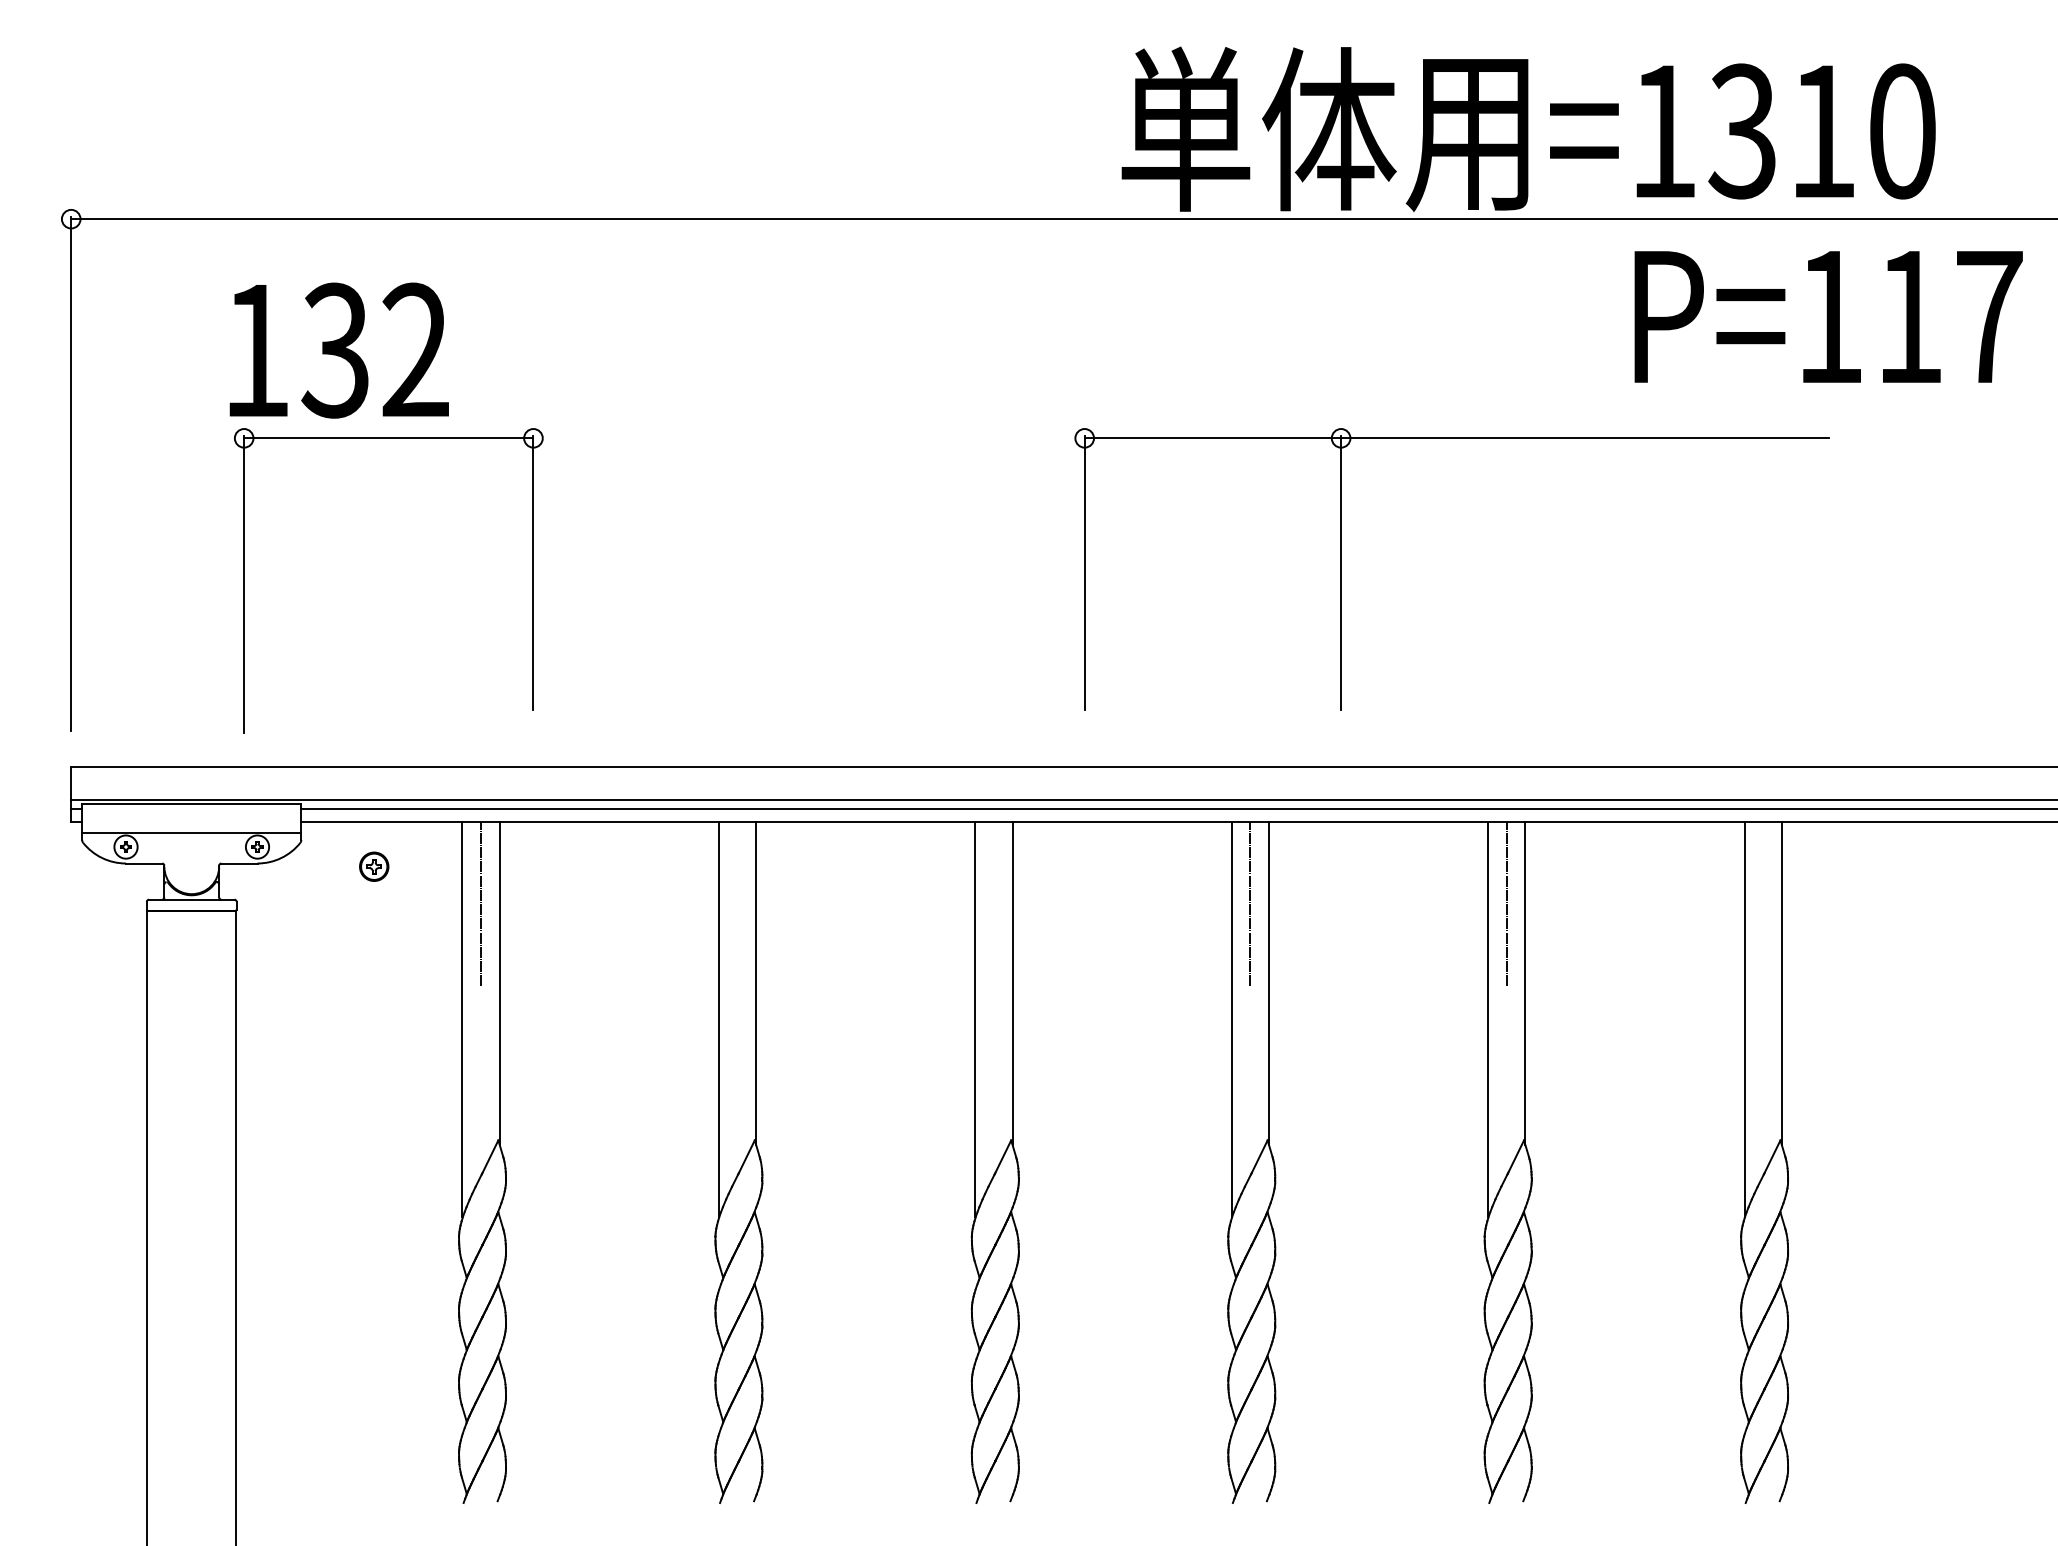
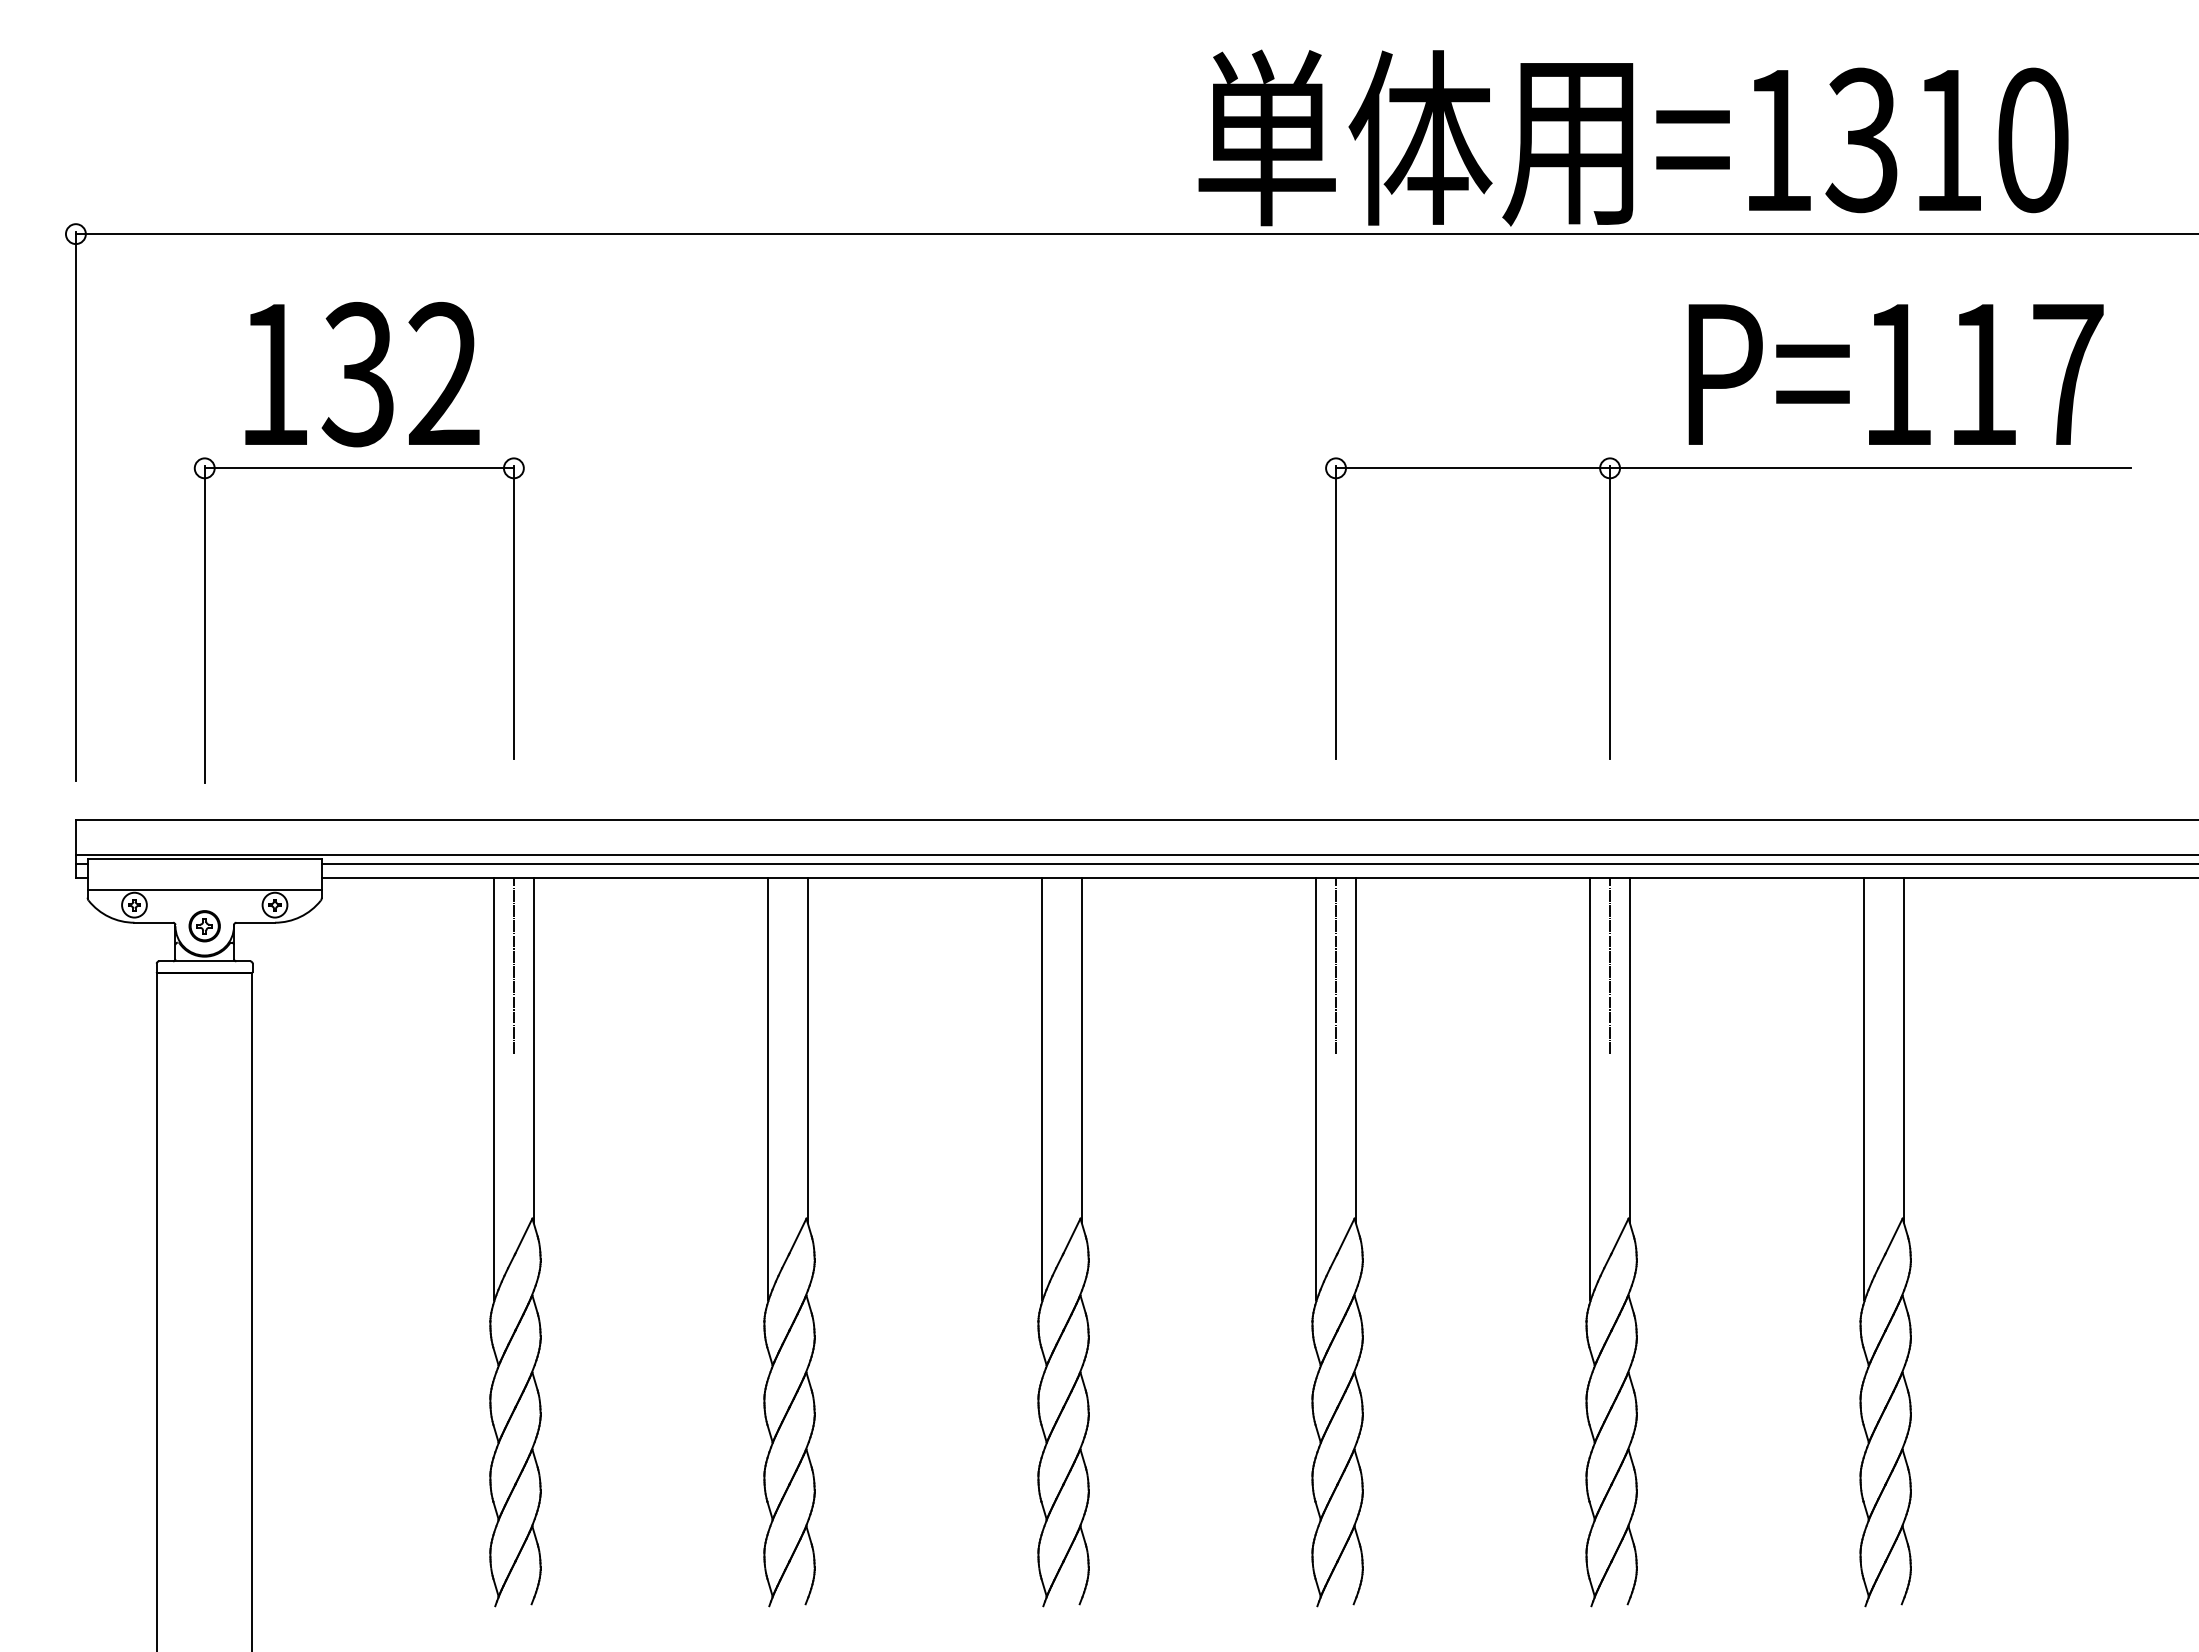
text: (1828, 316) -> (1895, 374), moved
part: (388, 438) -> (358, 468), moved
part: (1341, 569) -> (1610, 608), moved
part: (374, 867) -> (204, 926), moved

